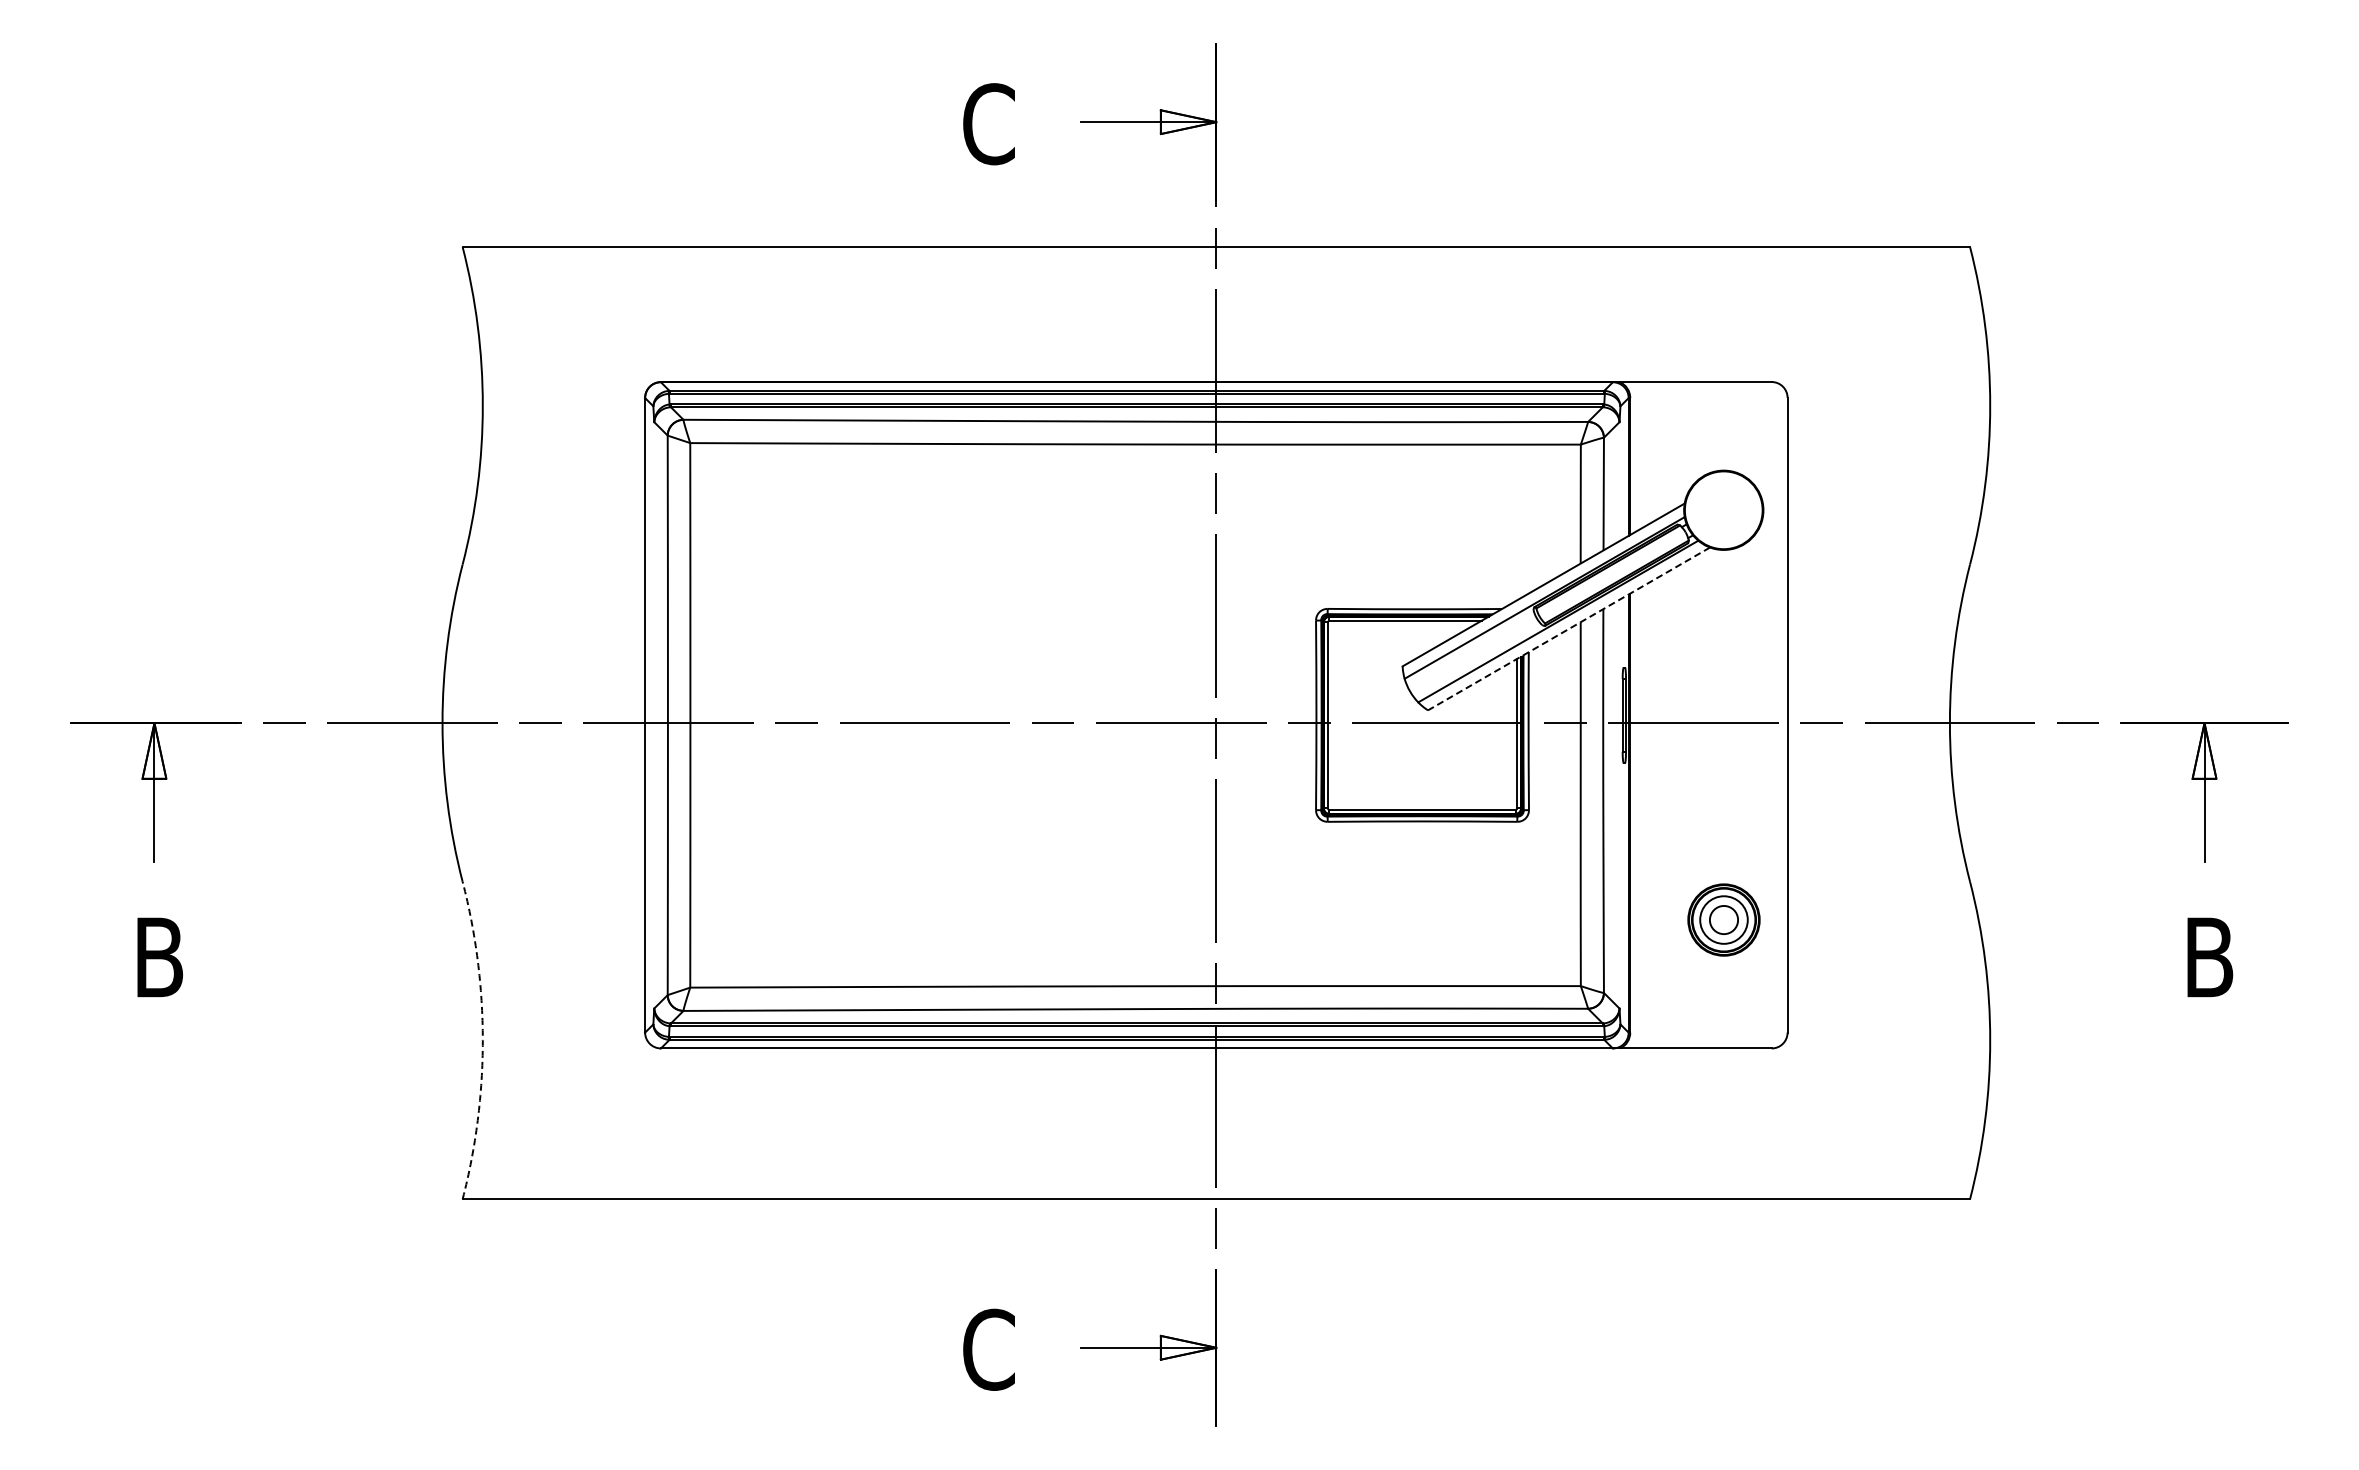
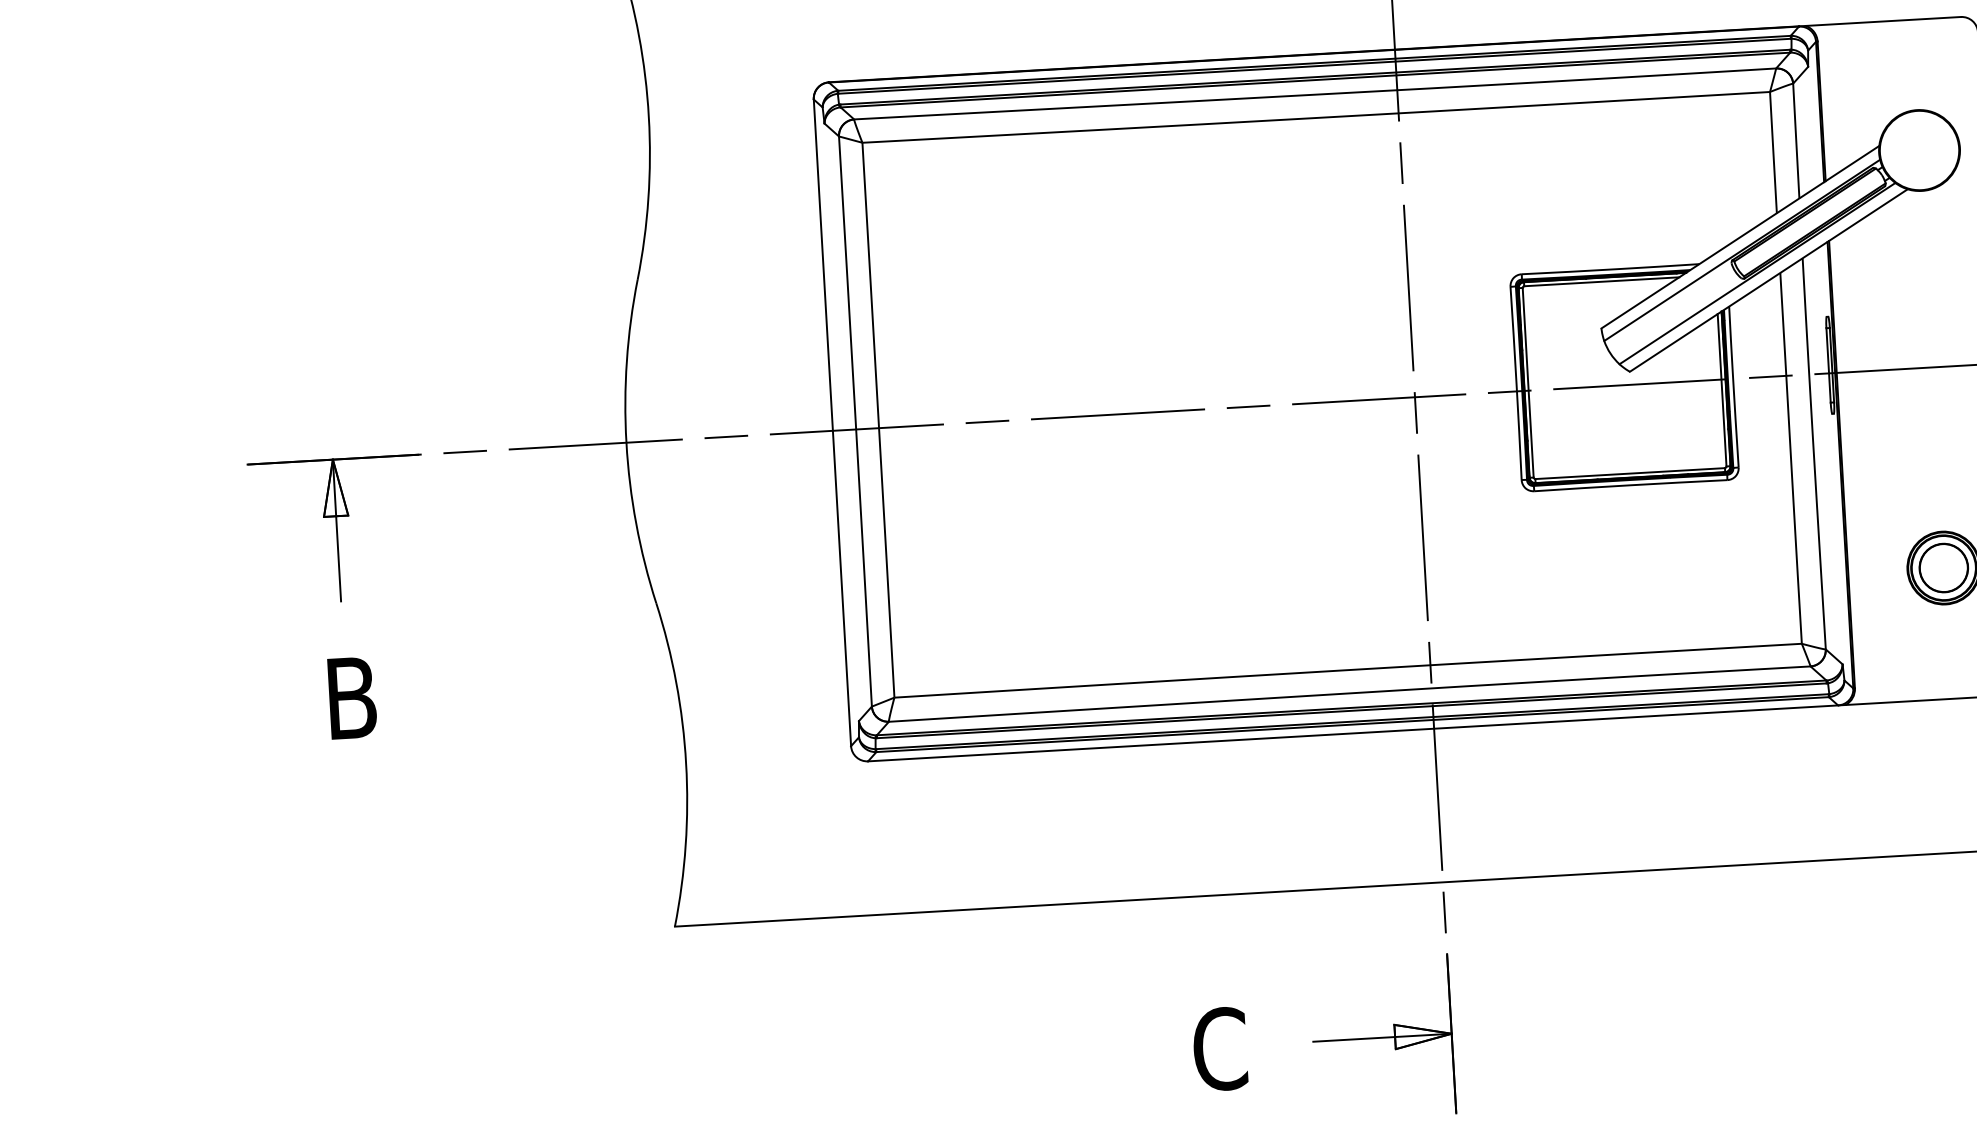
line: (1569, 628) -> (1769, 280), dashed -> solid
circle: (1723, 919) -> (1943, 567), size x1.67
arc: (482, 1040) -> (685, 763), dashed -> solid

